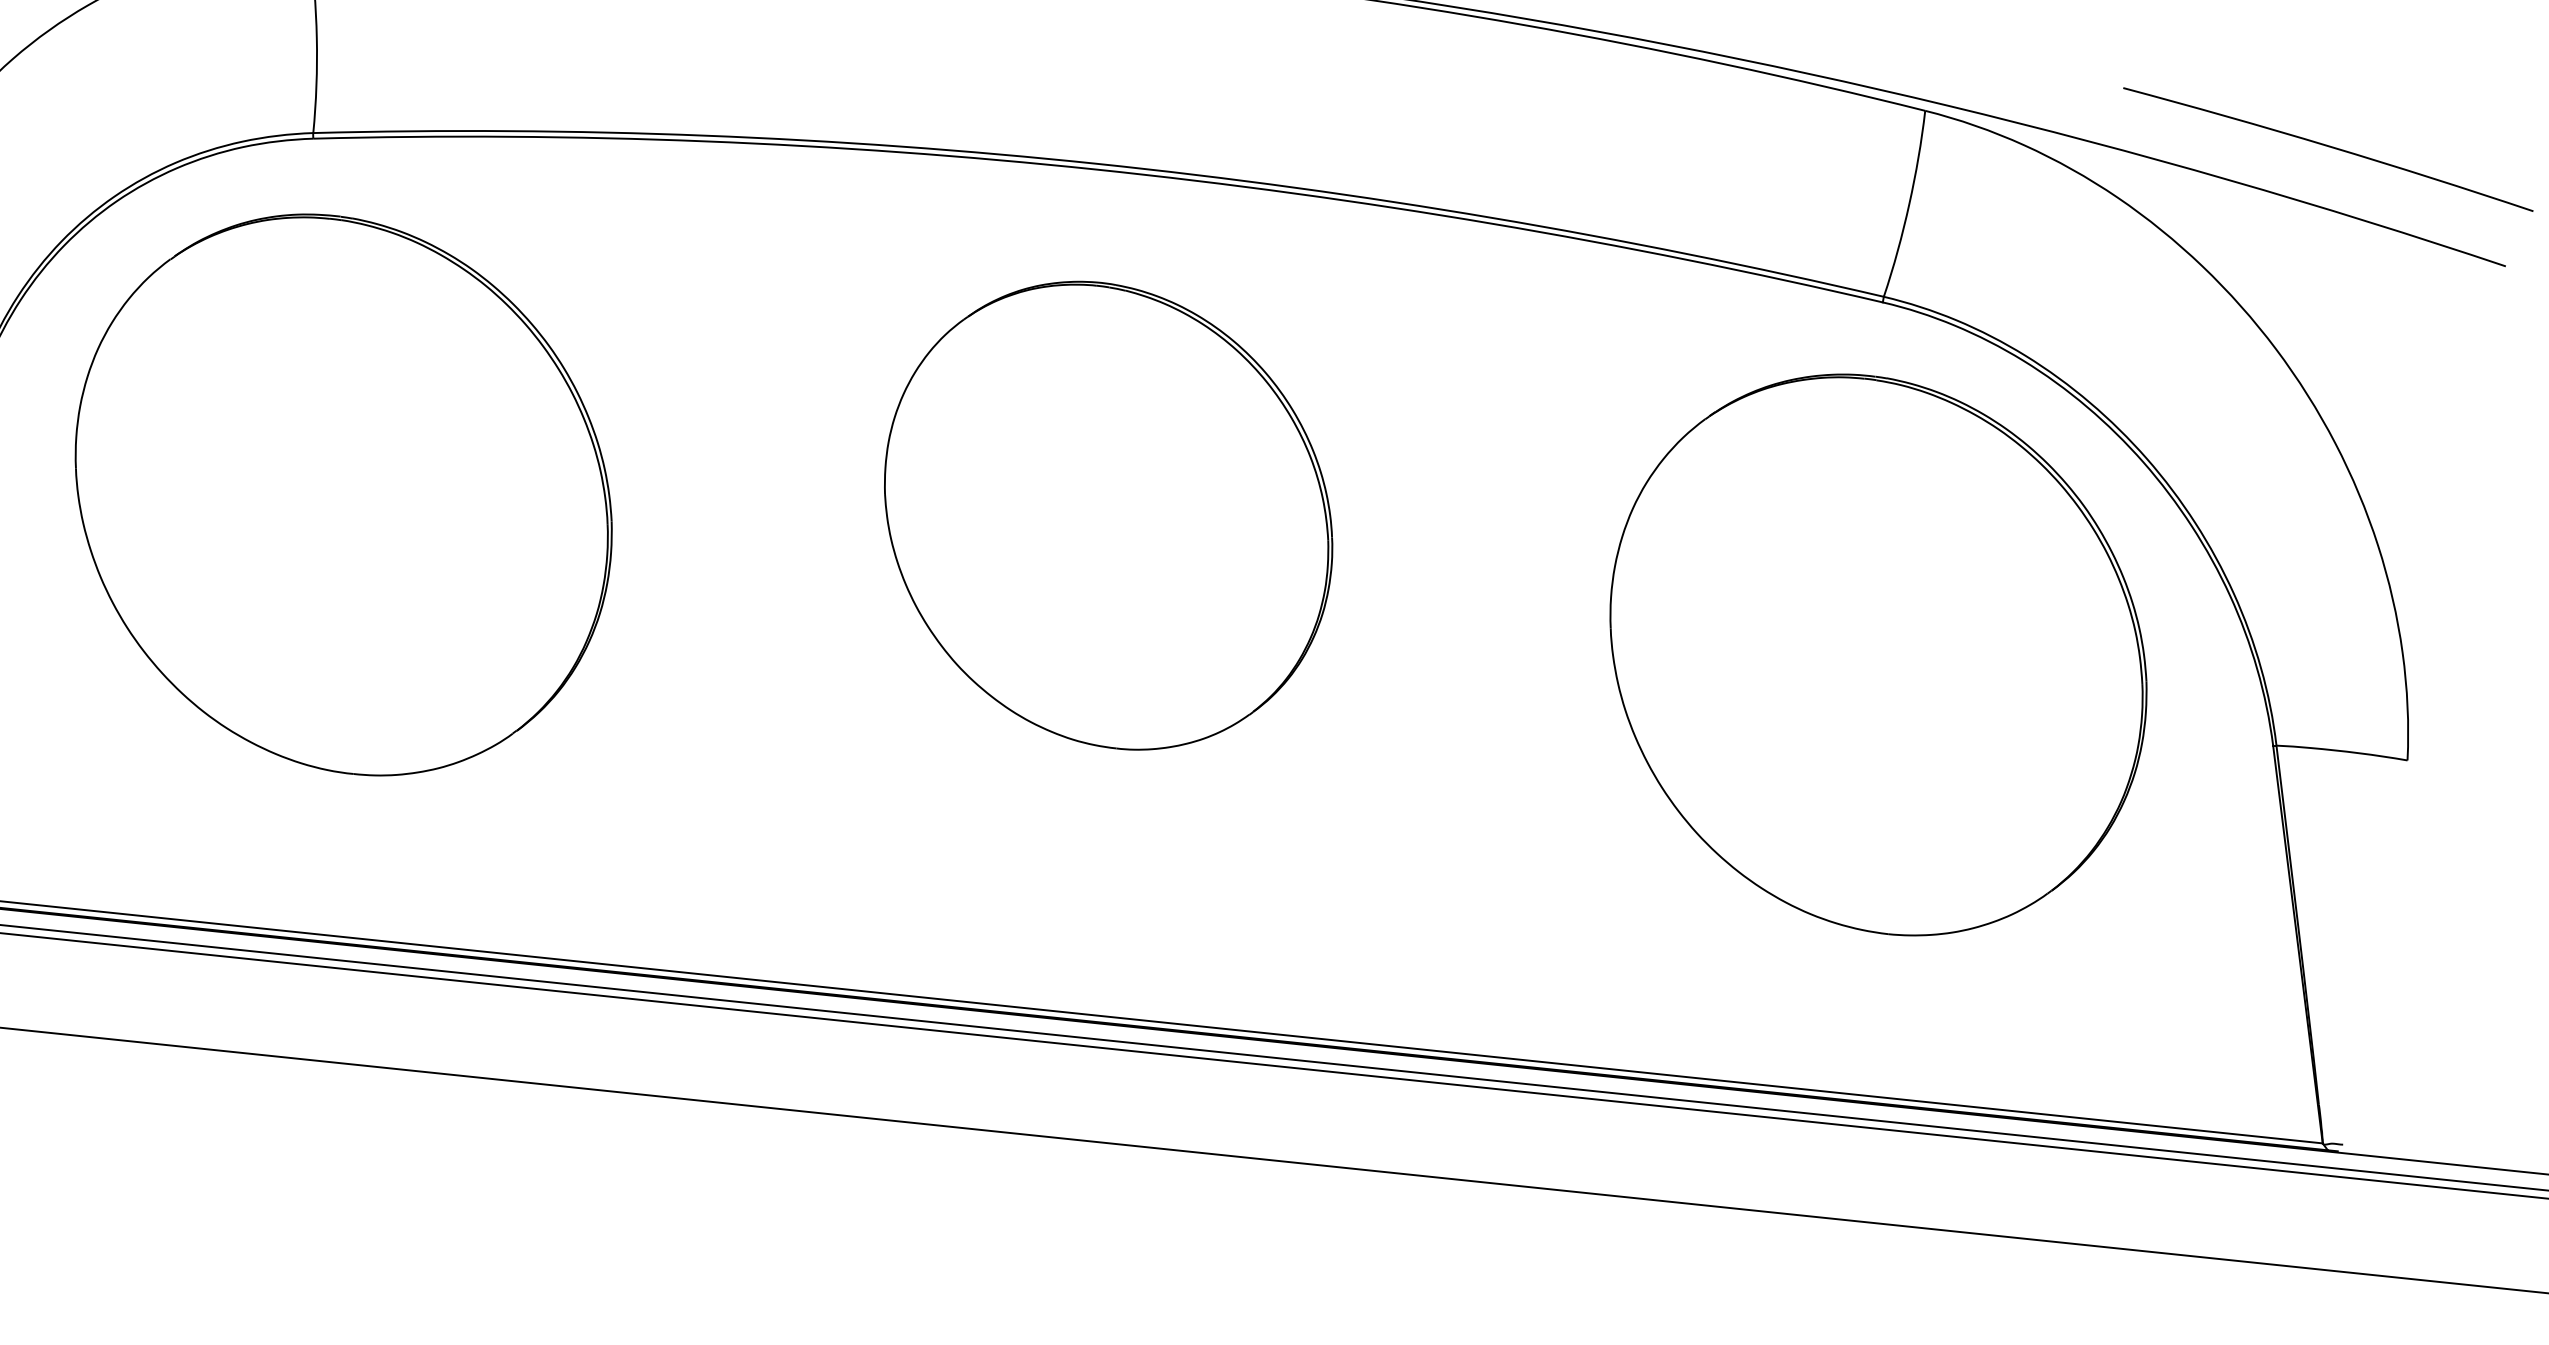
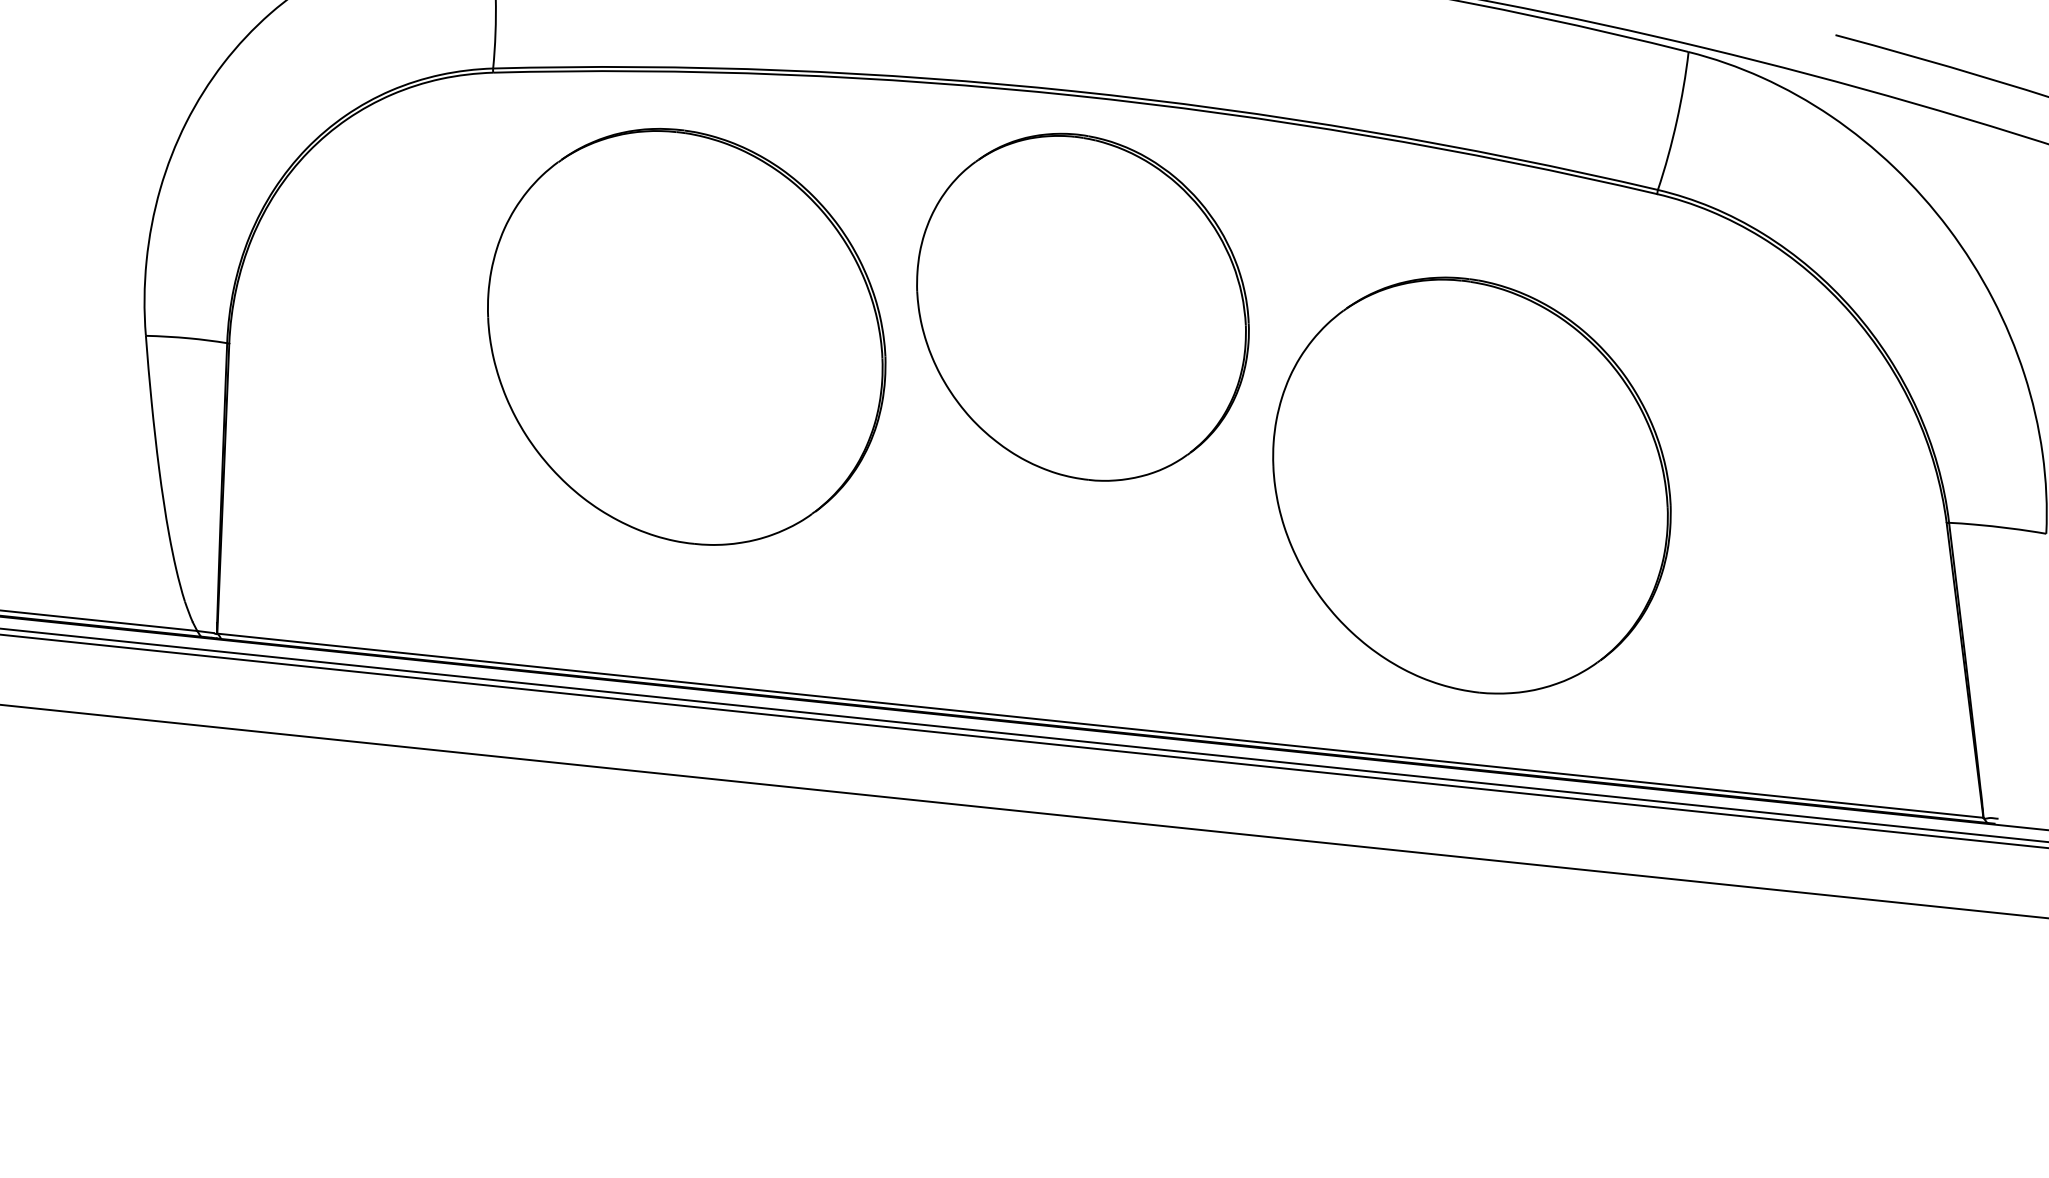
part: (343, 494) -> (686, 336), moved
part: (1107, 514) -> (1082, 306), moved
part: (1877, 654) -> (1471, 485), moved

